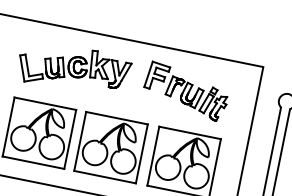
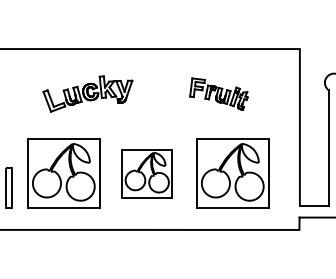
part: (73, 68) -> (87, 93), size x0.7
part: (185, 91) -> (218, 93), size x0.6
part: (110, 147) -> (146, 173), size x0.7

